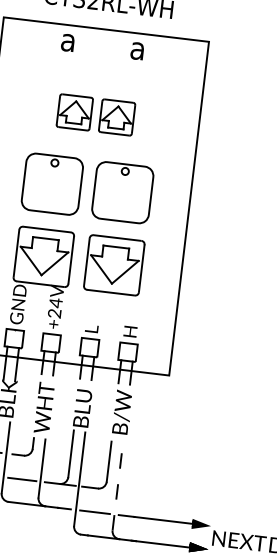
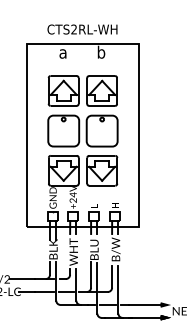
text: (138, 46) -> (101, 51), a -> b
part: (95, 114) -> (82, 90), size x1.67
line: (118, 486) -> (118, 289), dashed -> solid

